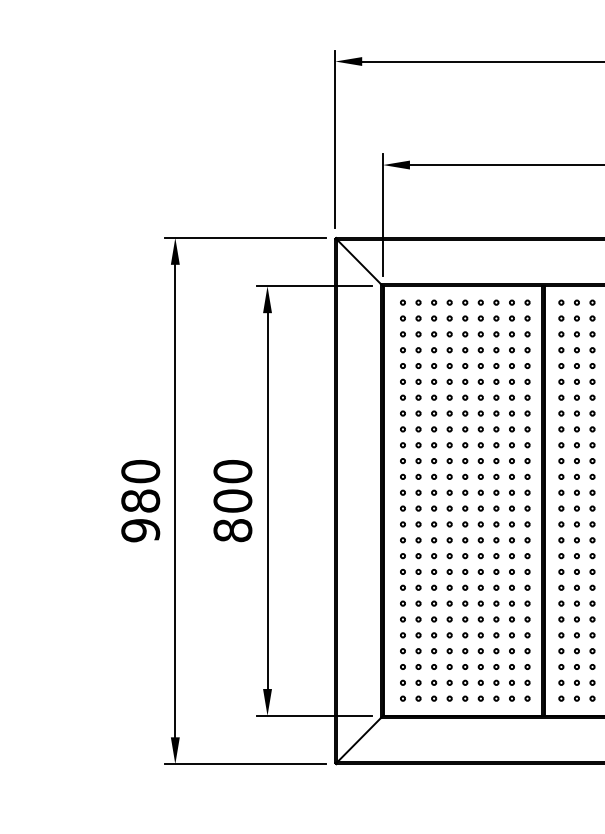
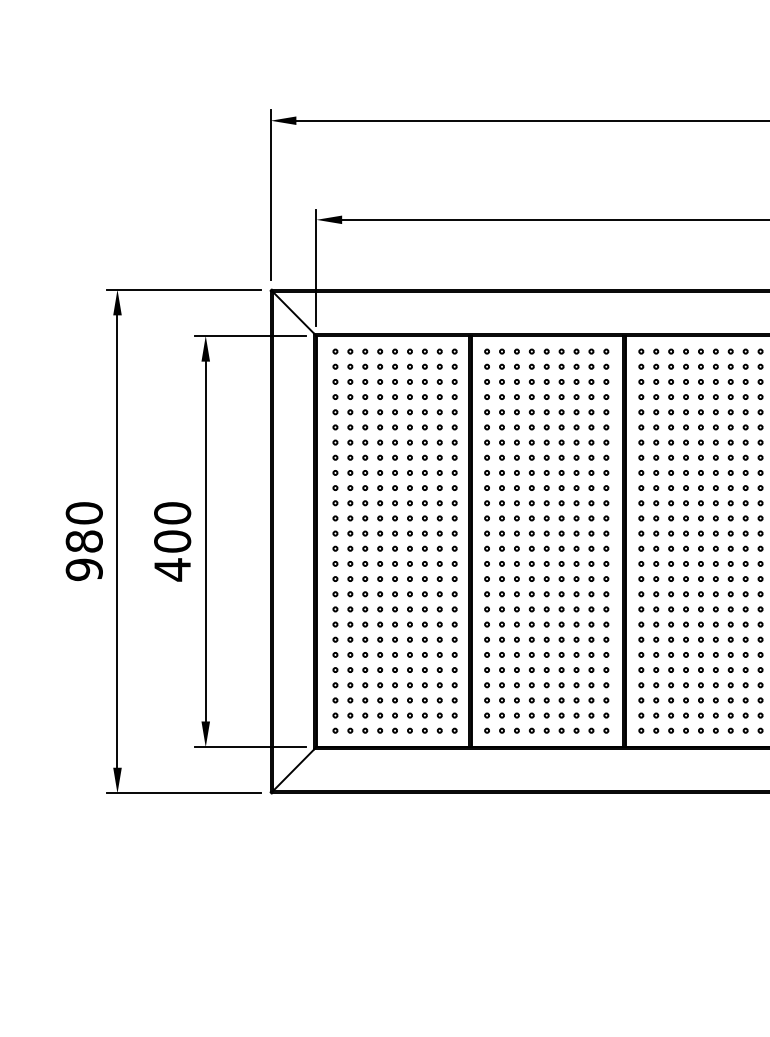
text: (232, 530) -> (172, 569), 800 -> 400

